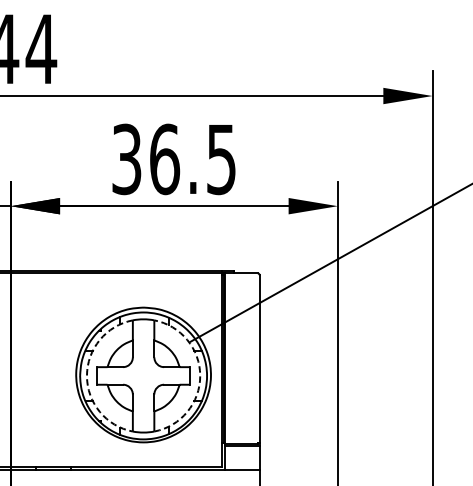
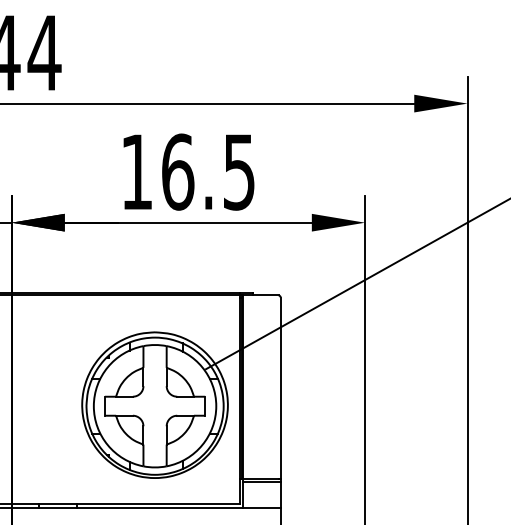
text: (126, 158) -> (136, 171), 36.5 -> 16.5
arc: (86, 376) -> (93, 406), dashed -> solid
arc: (200, 376) -> (216, 406), dashed -> solid

